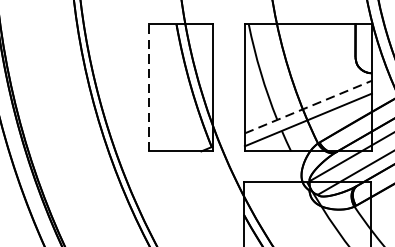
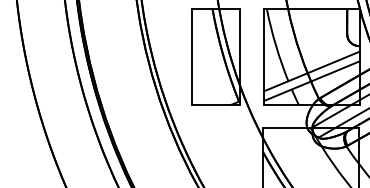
line: (149, 88) -> (192, 57), dashed -> solid
line: (308, 107) -> (311, 71), dashed -> solid

